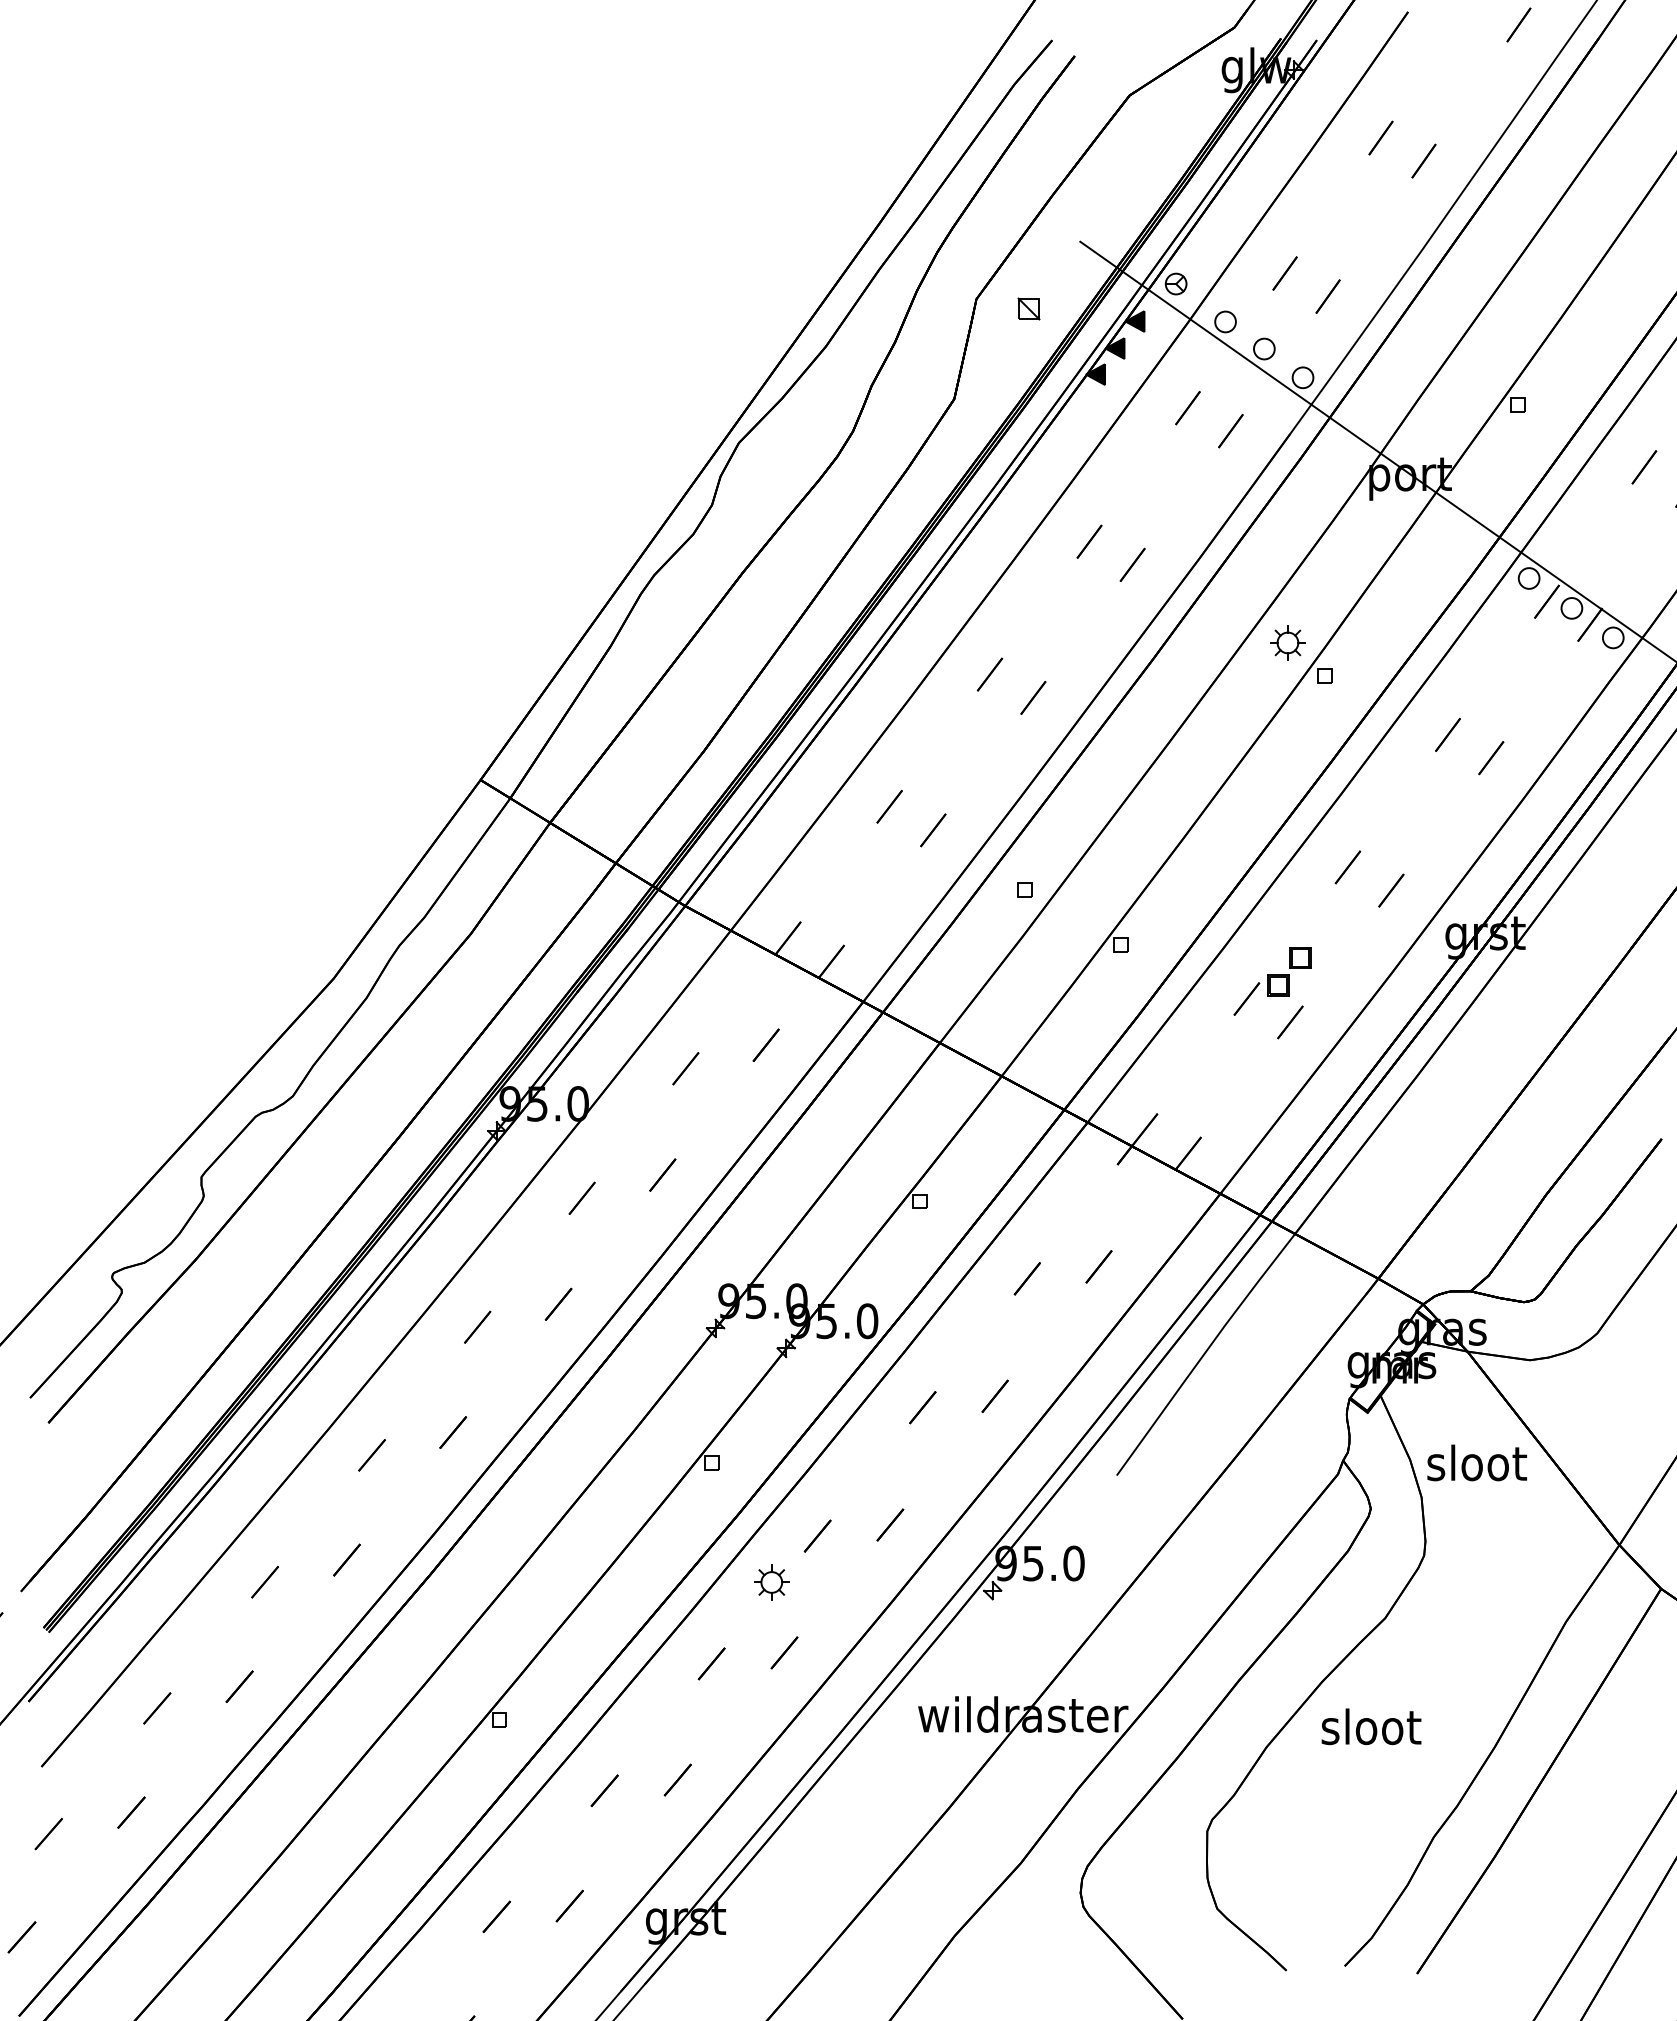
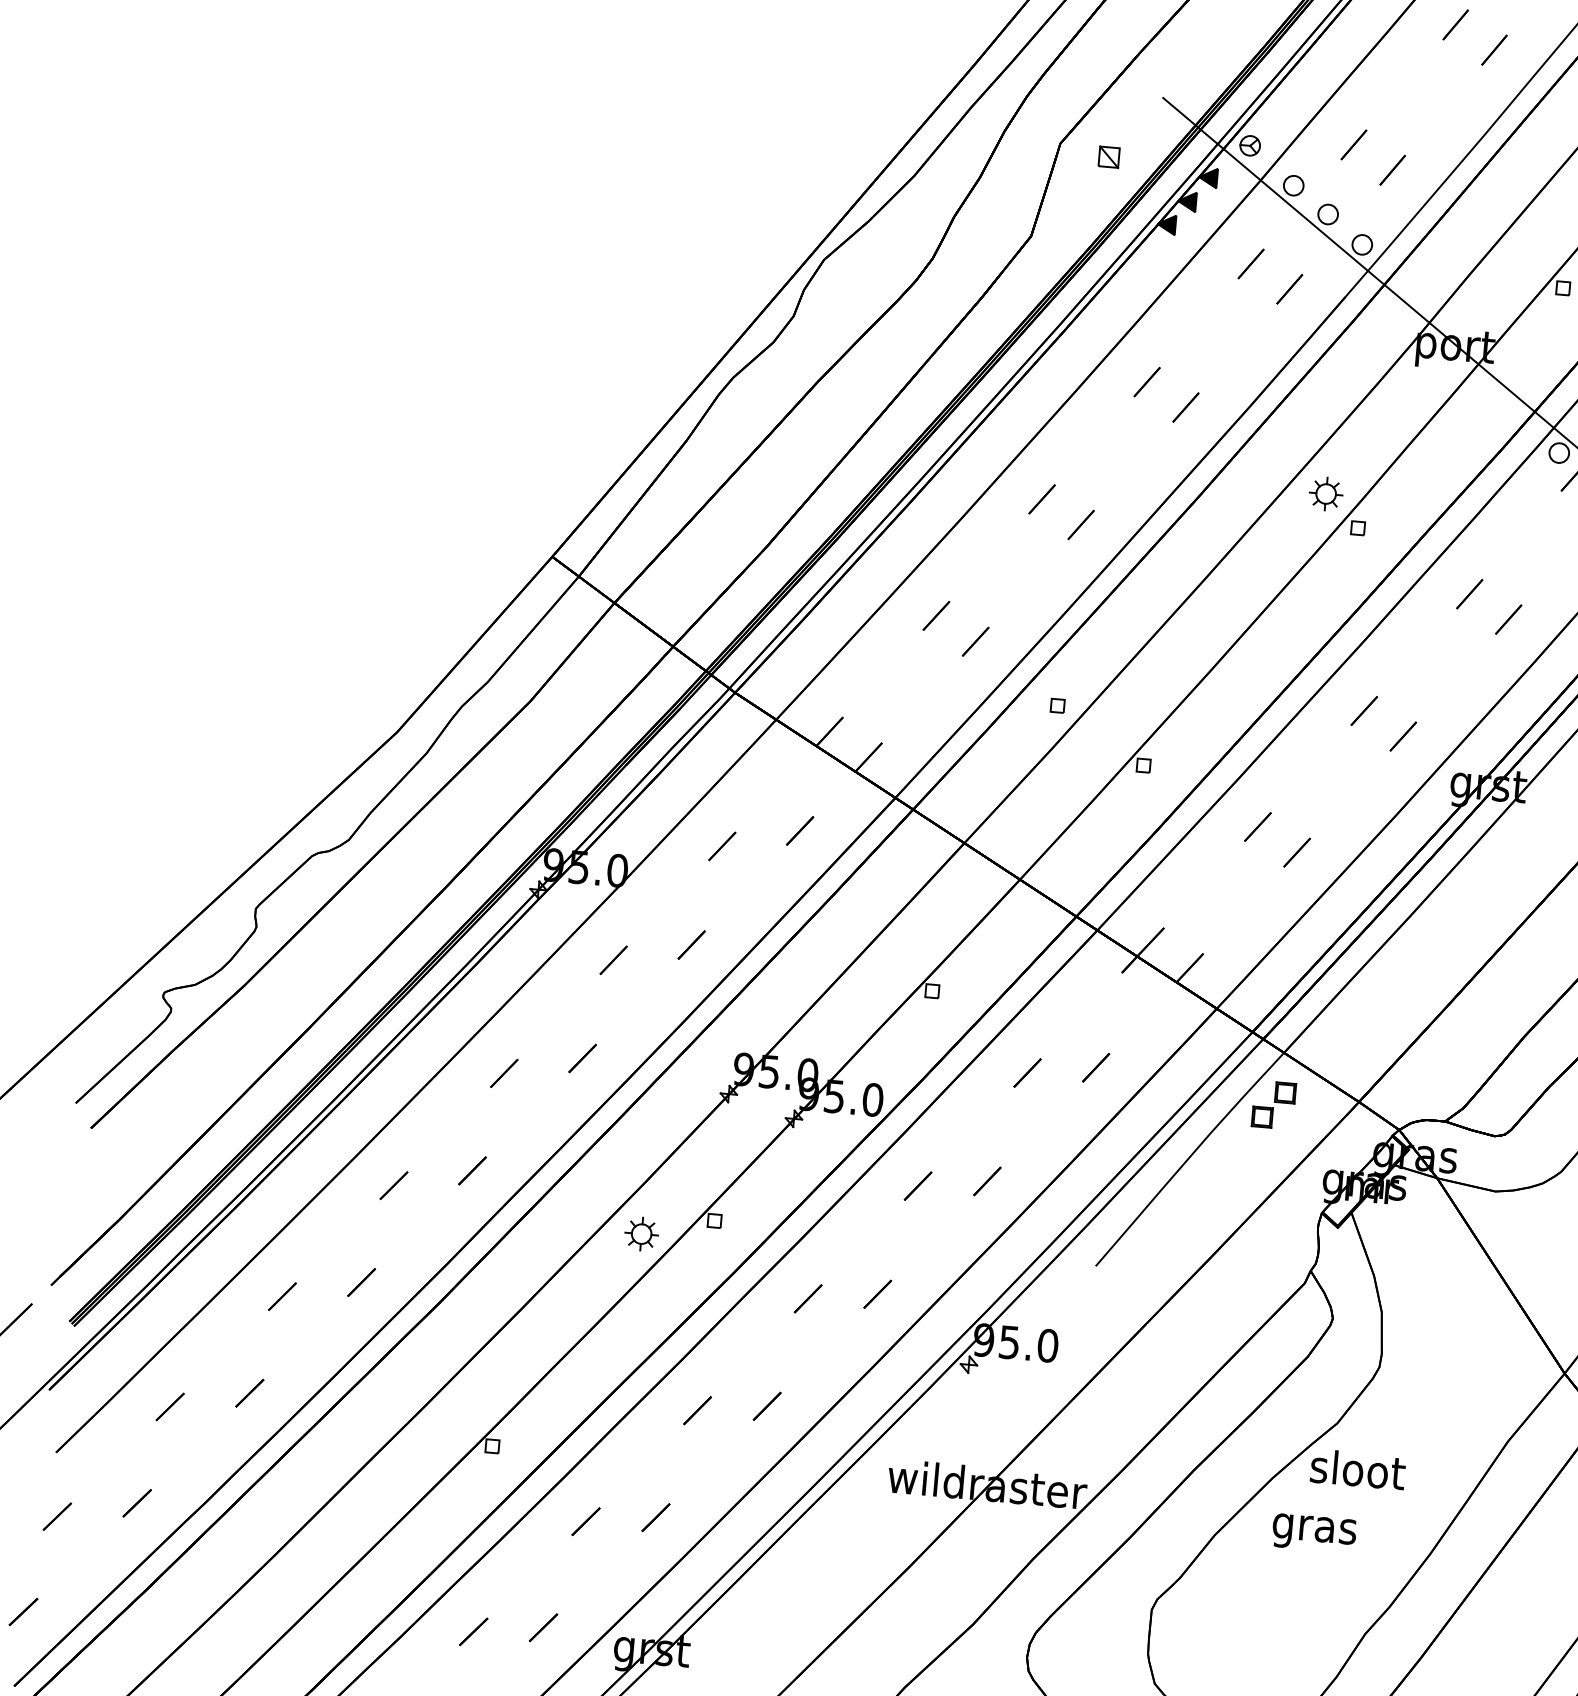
part: (1289, 971) -> (1274, 1104), moved
text: (1476, 1462) -> (1357, 1469), moved
part: (771, 1582) -> (641, 1234), moved
text: (1371, 1731) -> (1315, 1529), sloot -> gras

